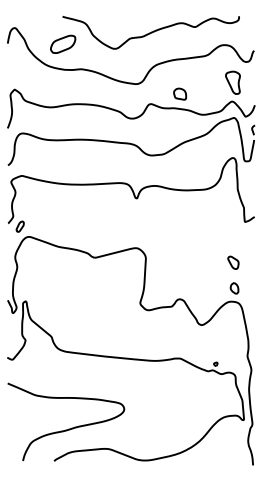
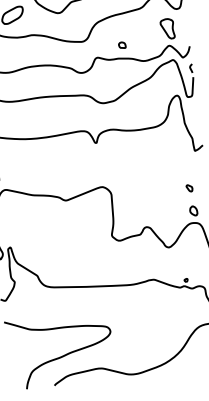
part: (180, 93) -> (122, 44), size x0.6
part: (233, 262) -> (189, 188), size x0.6

